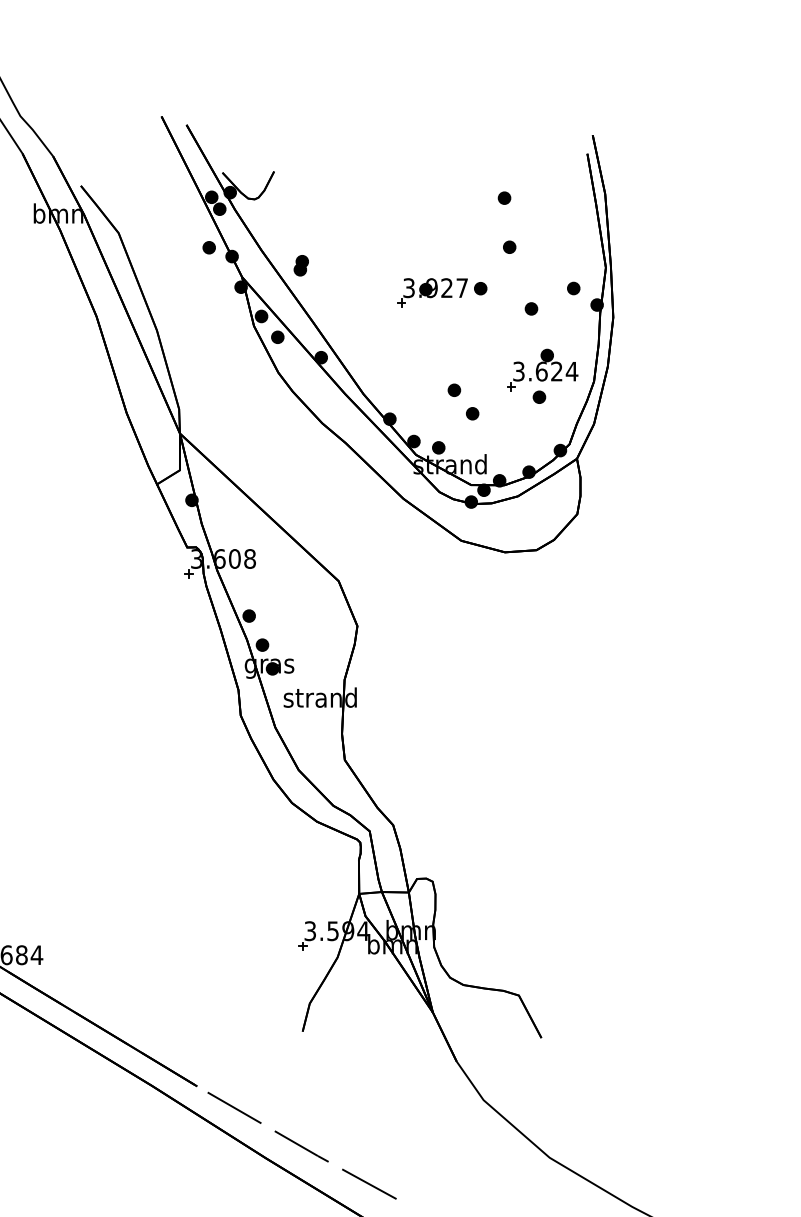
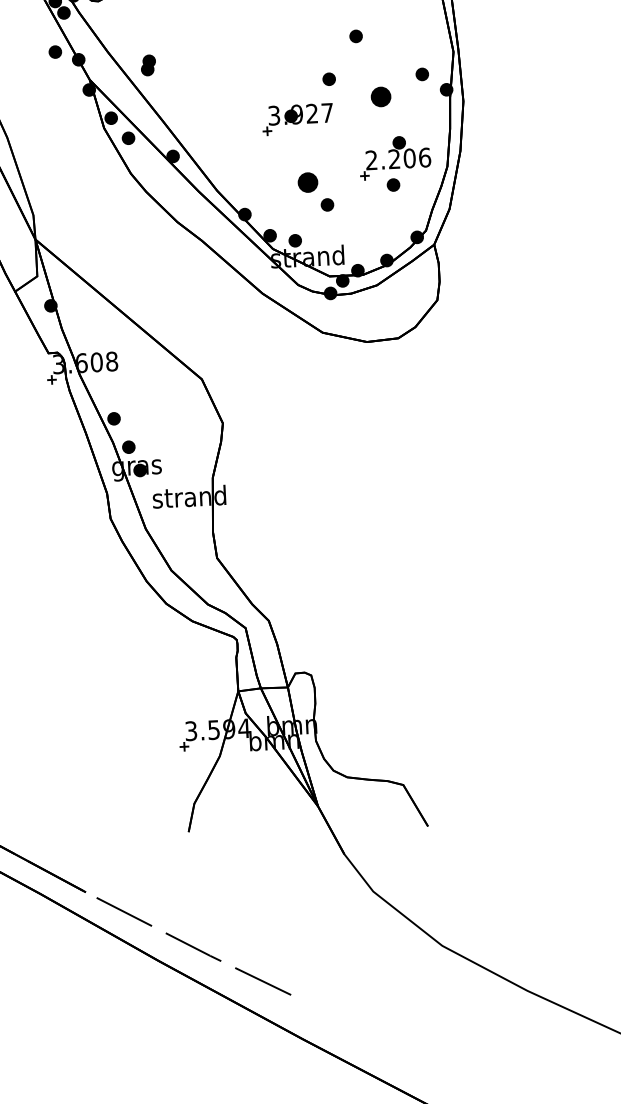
part: (432, 292) -> (297, 118), moved
part: (531, 308) -> (381, 96), size x1.6
text: (545, 371) -> (398, 158), 3.624 -> 2.206
part: (454, 389) -> (308, 181), size x1.6

